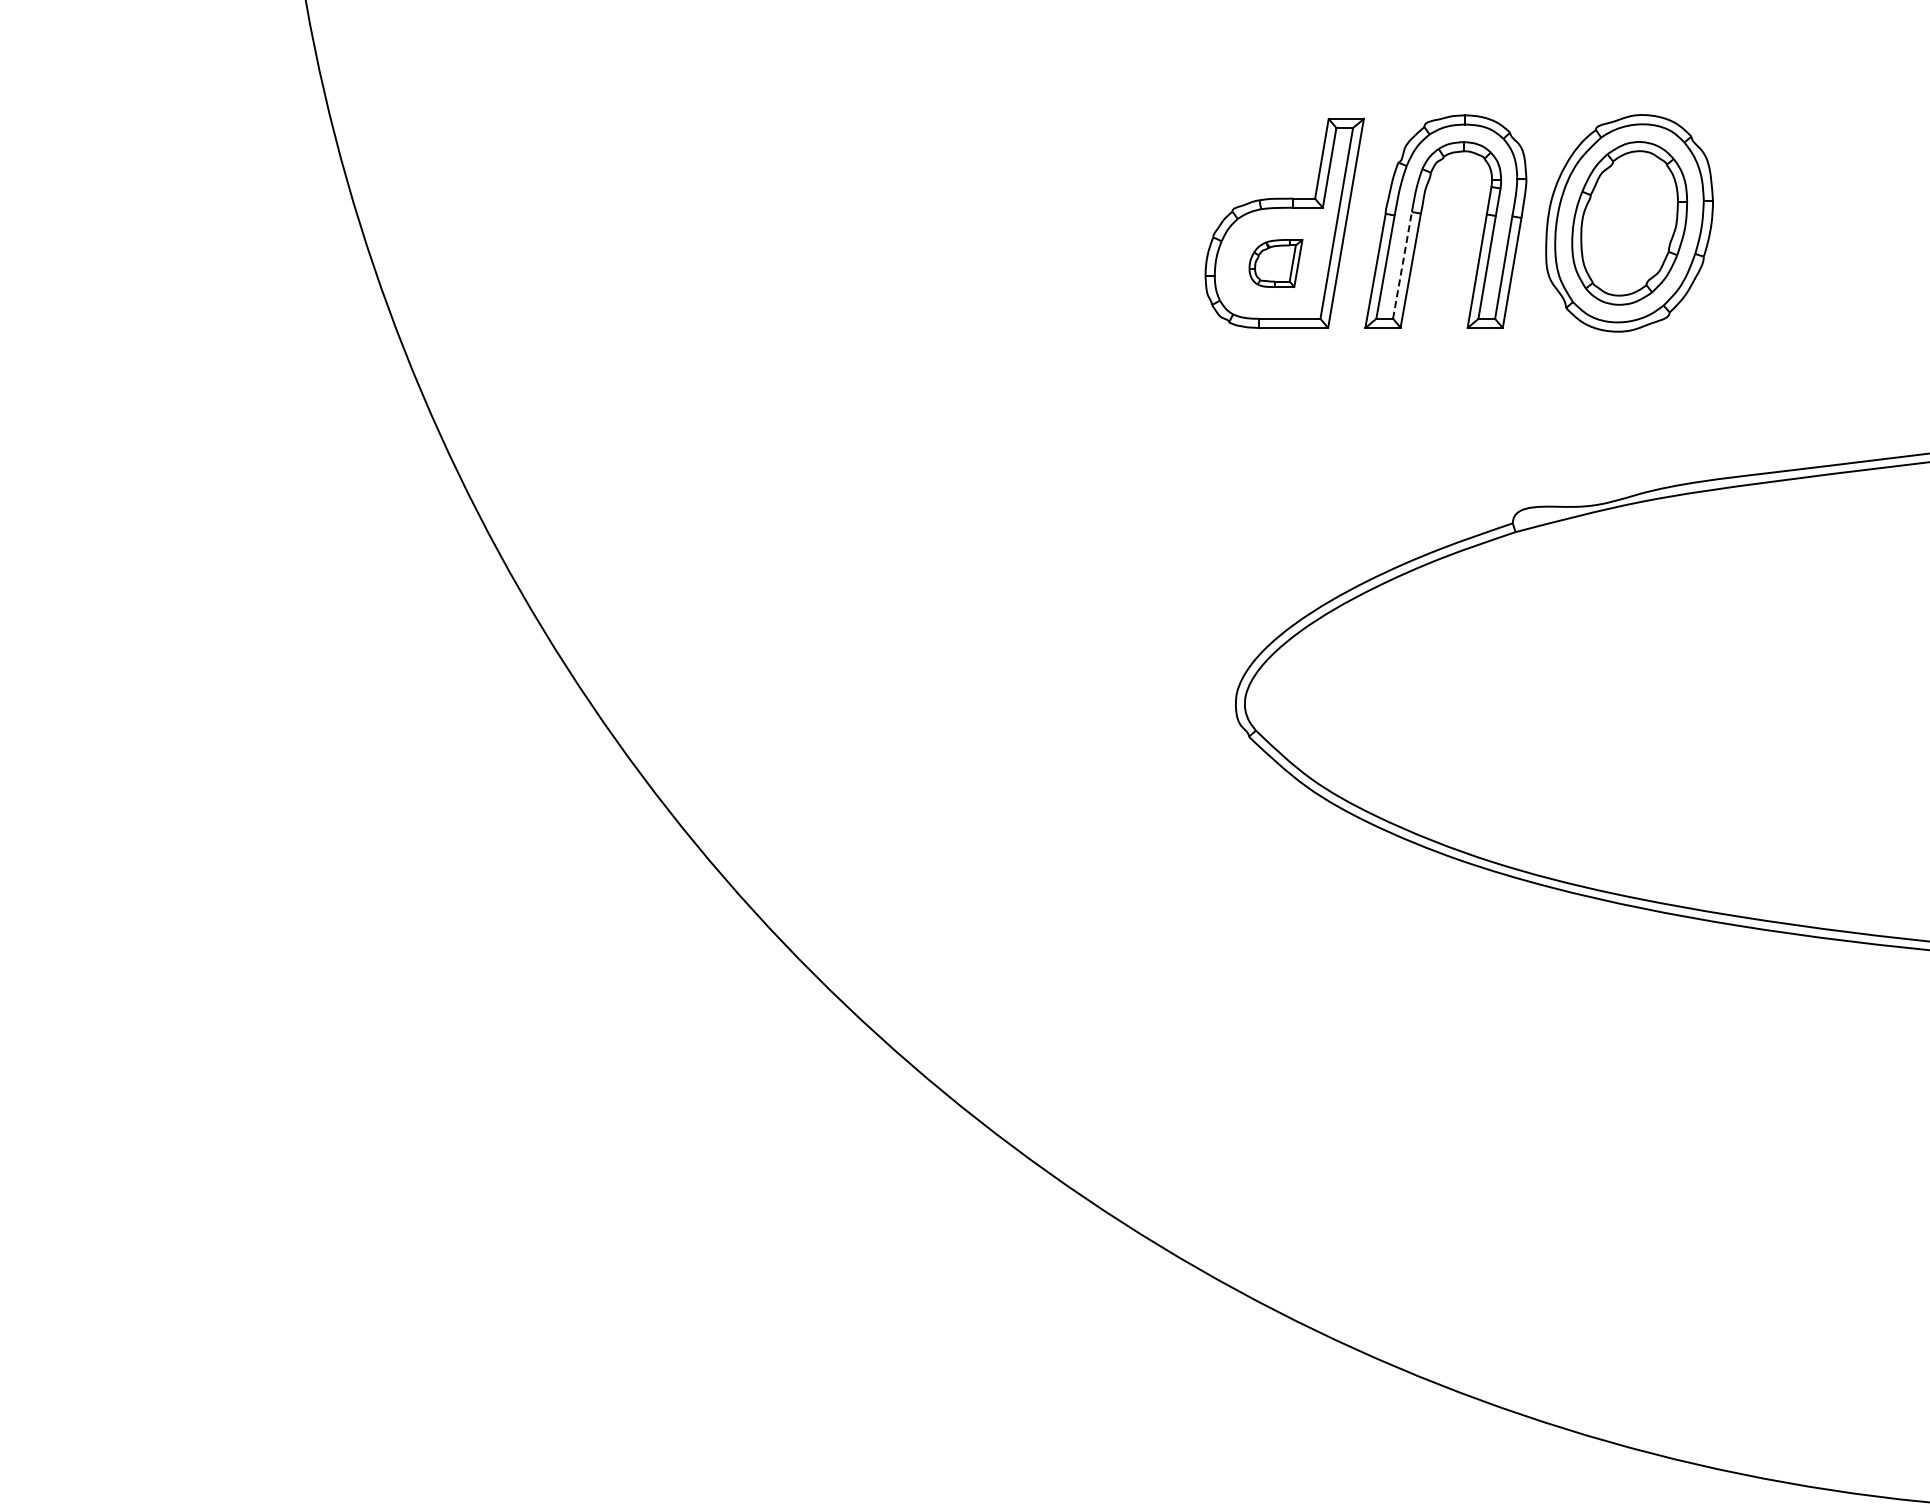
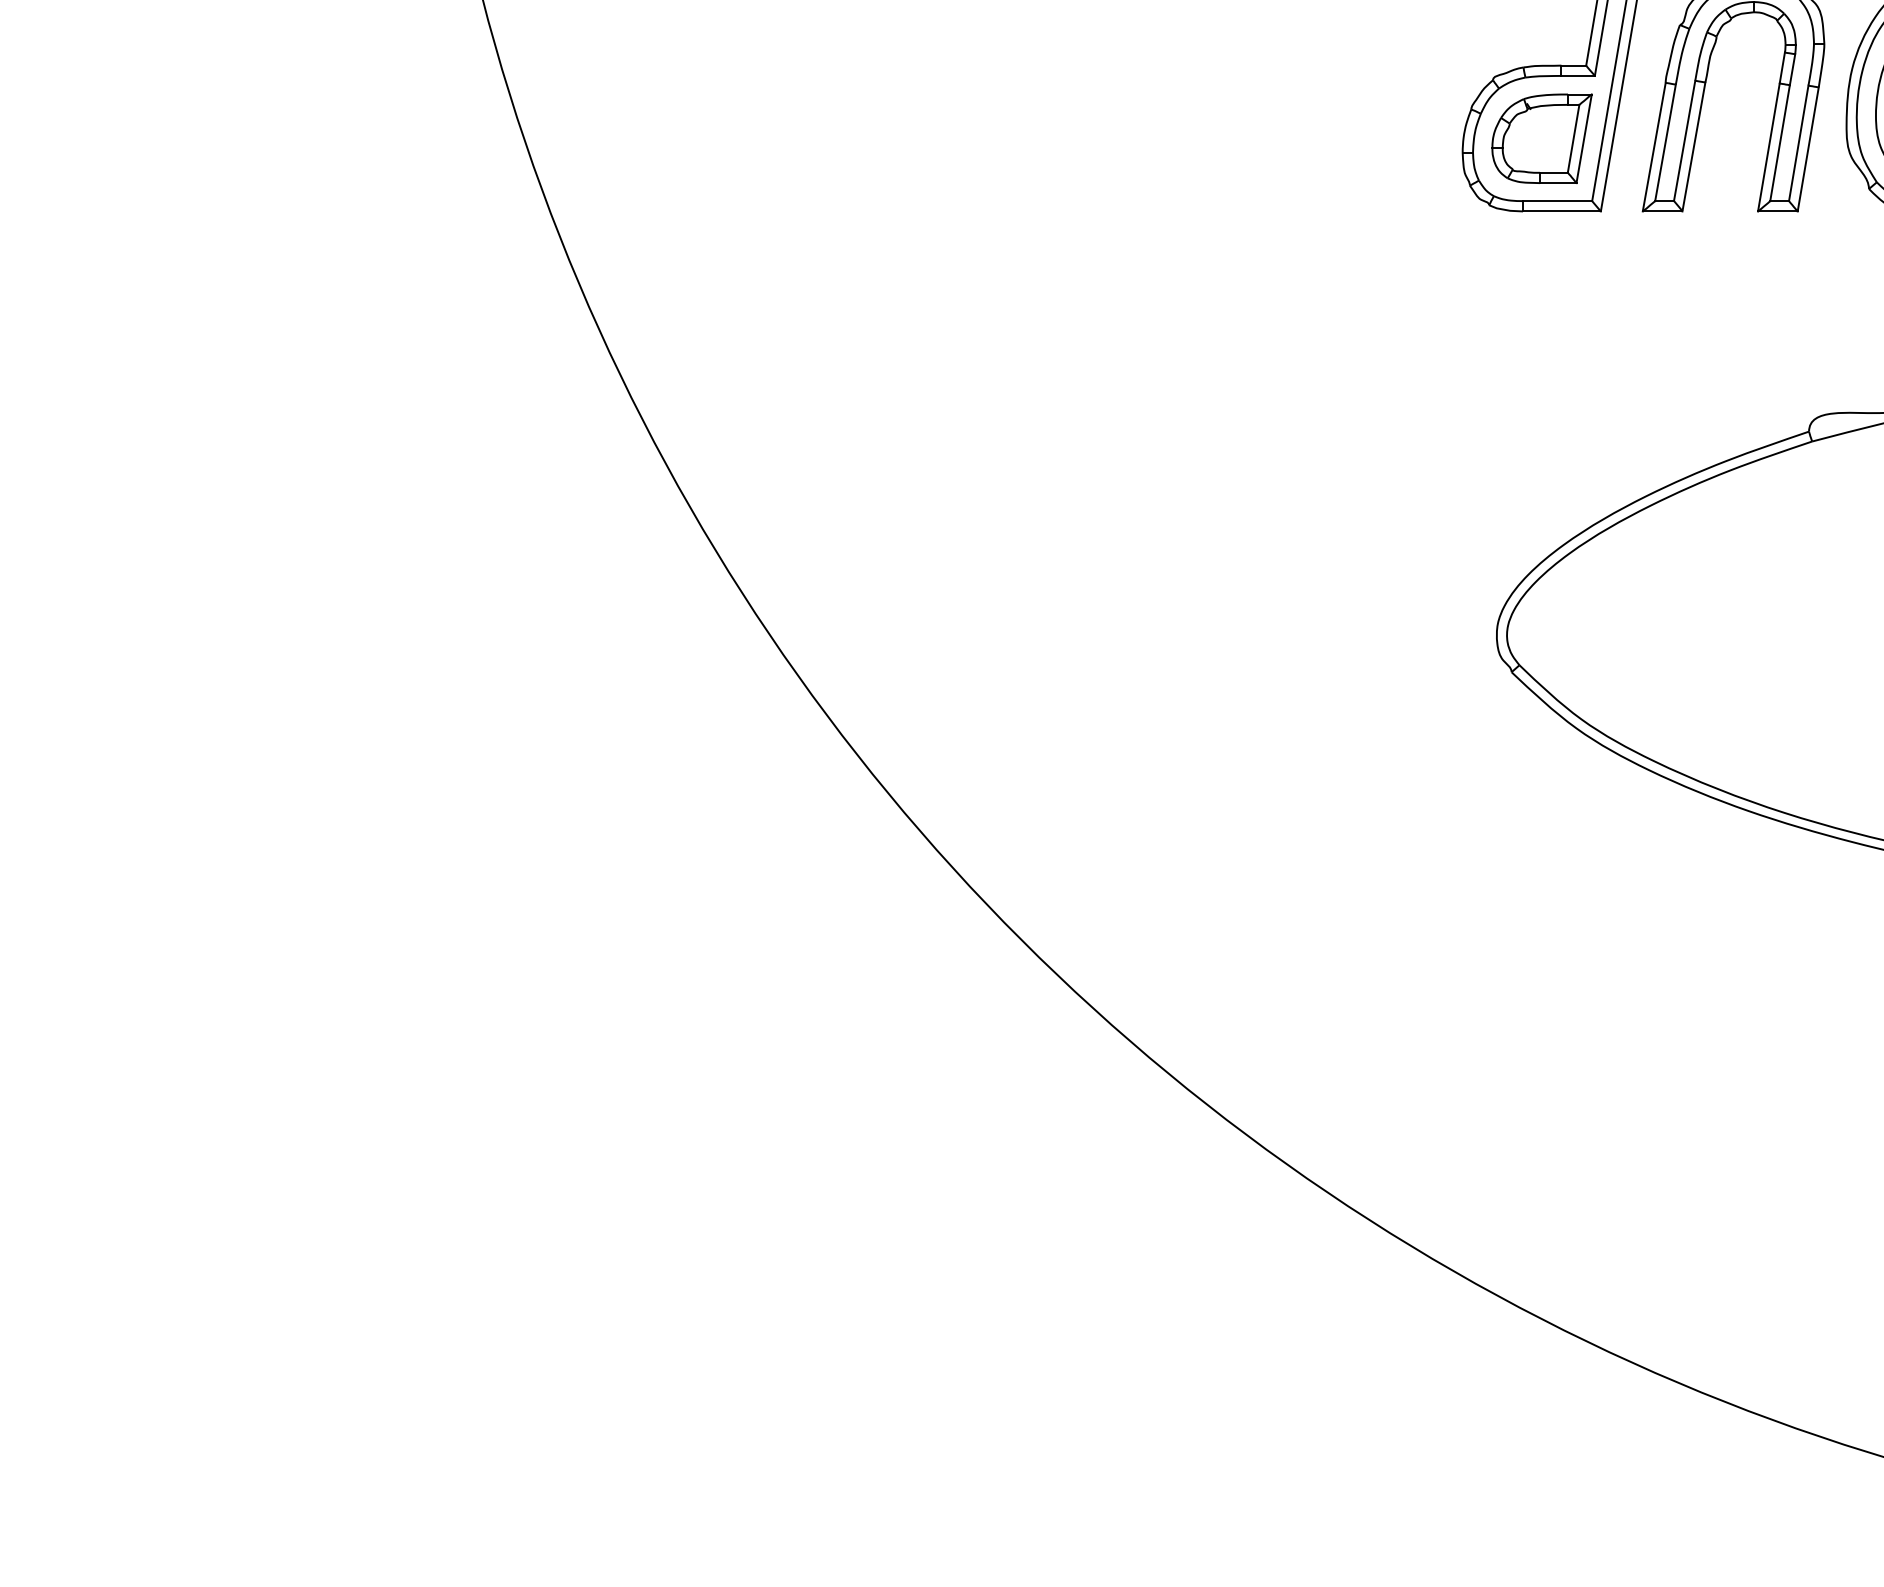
part: (1275, 263) -> (1541, 138), size x1.67
line: (1402, 265) -> (1684, 141), dashed -> solid

